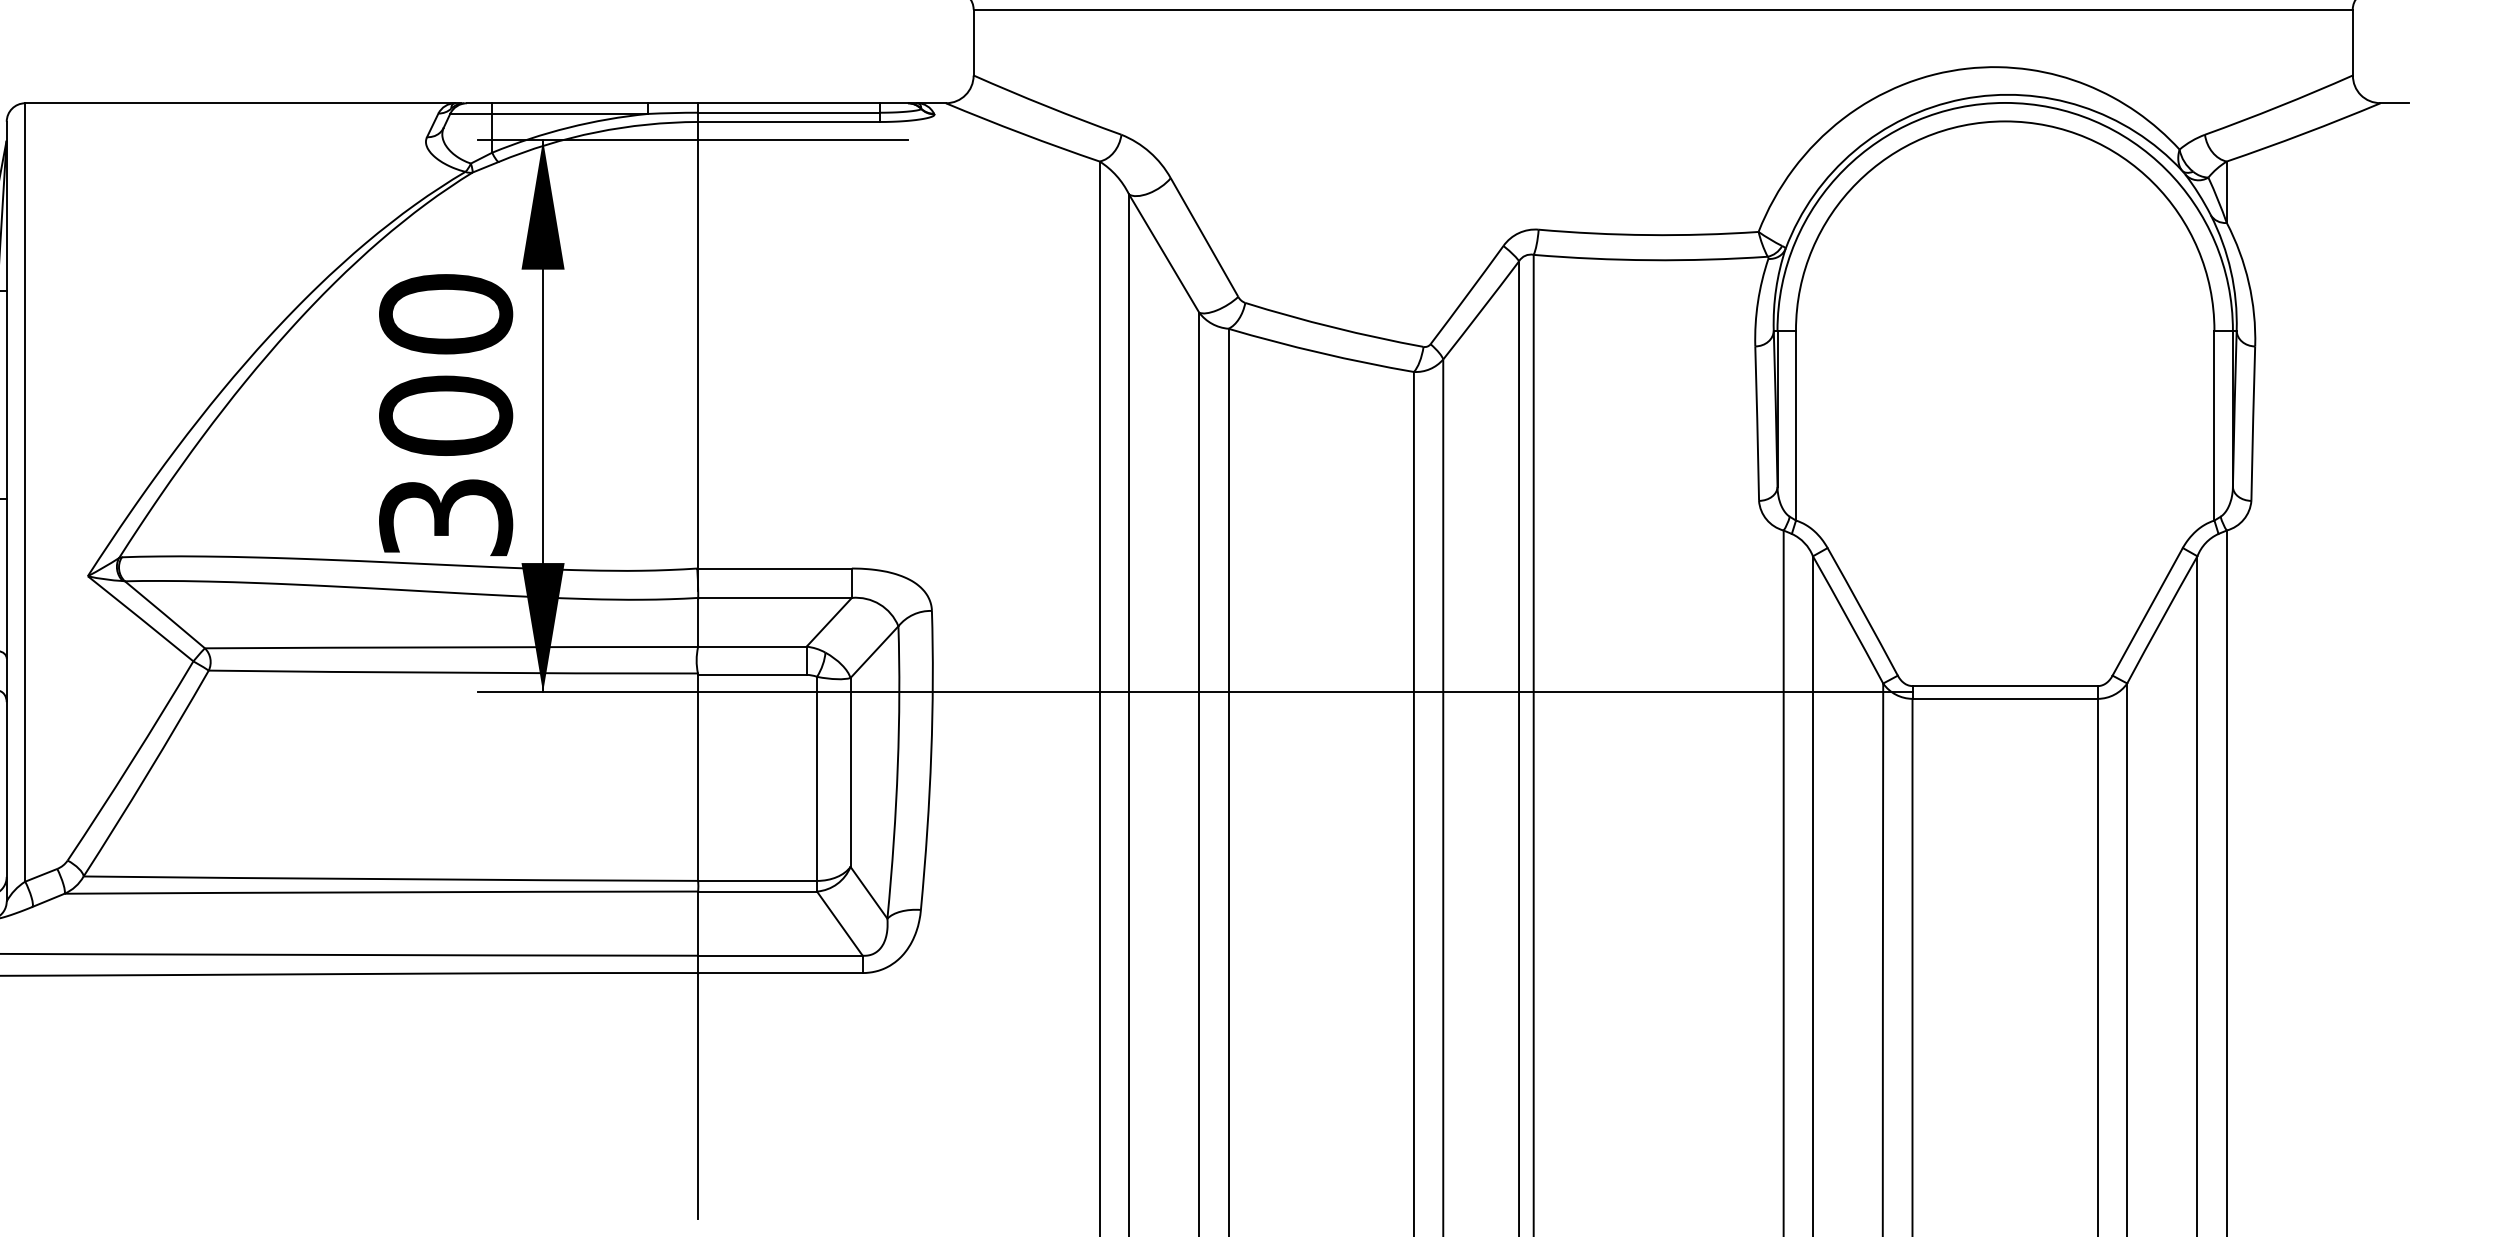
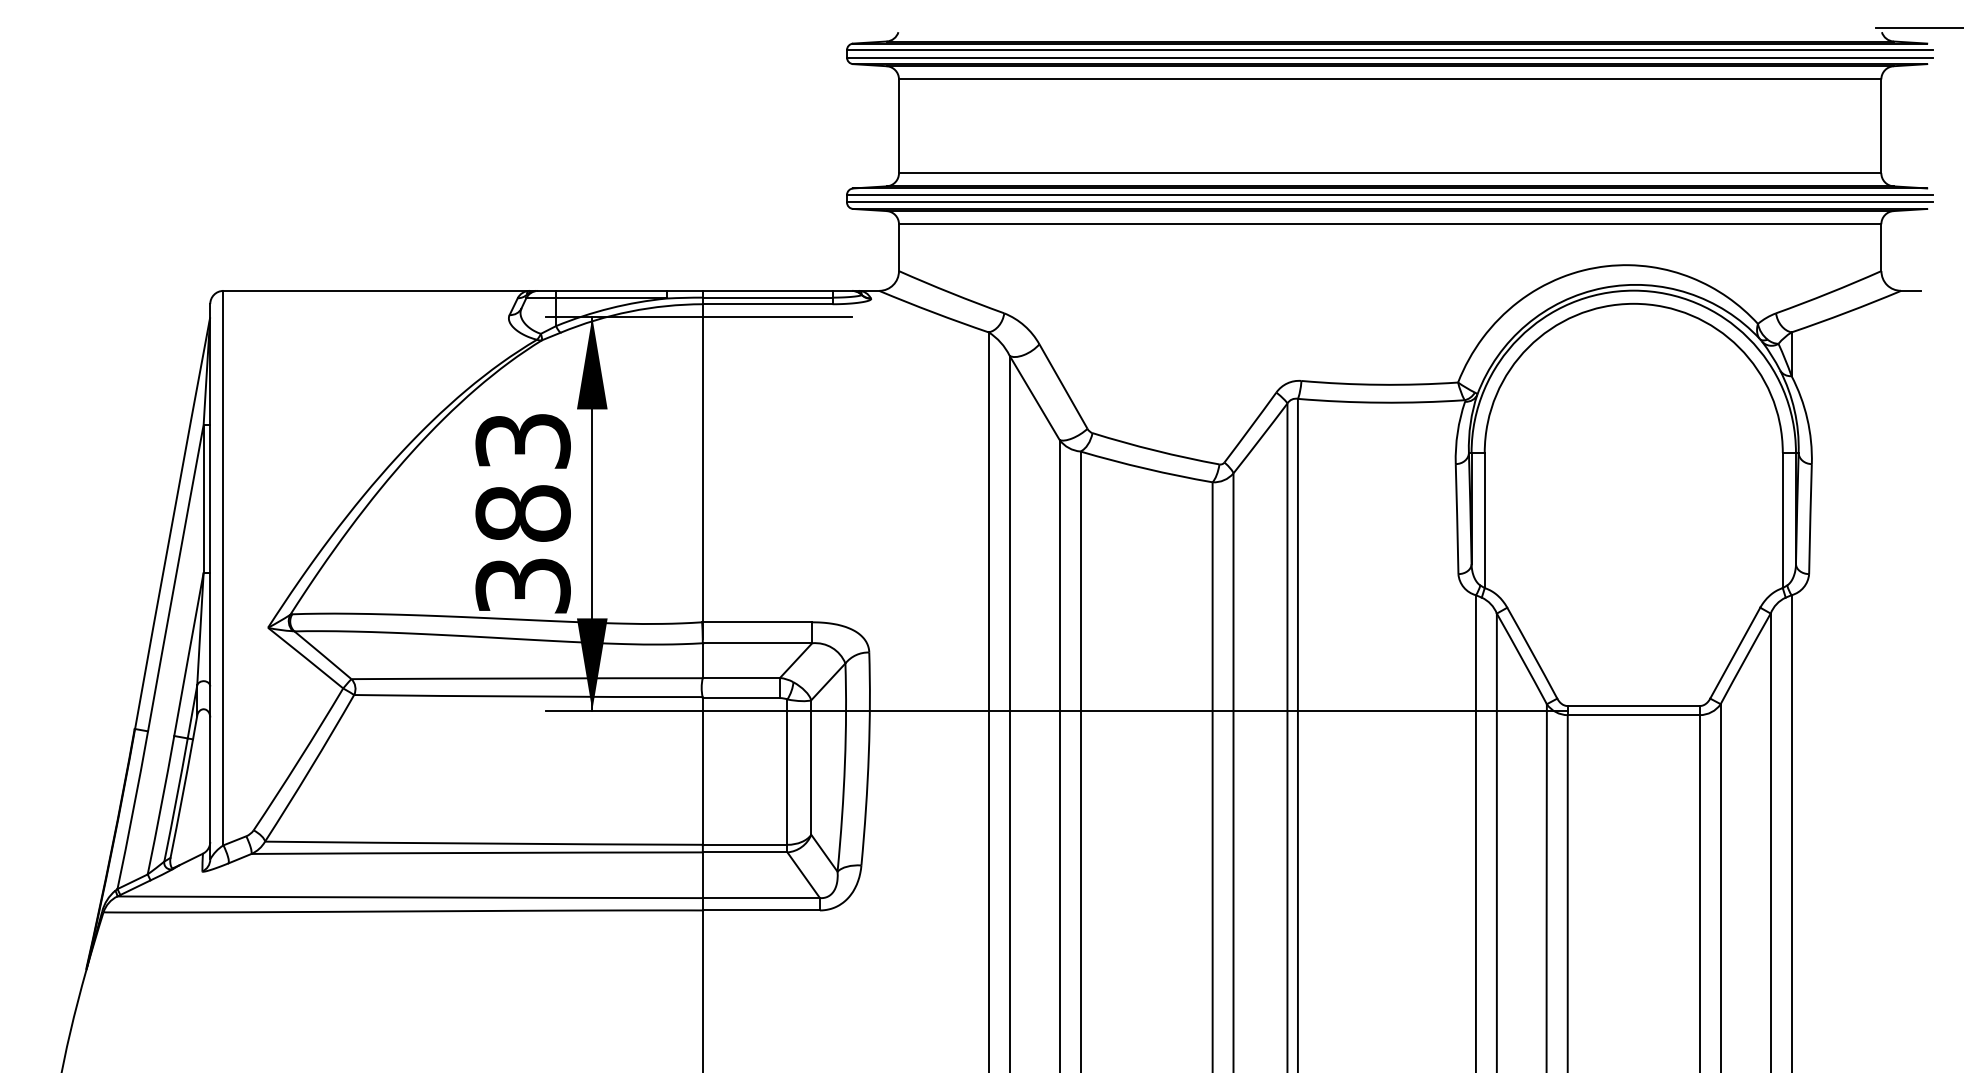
text: (445, 365) -> (522, 477), 300 -> 383

